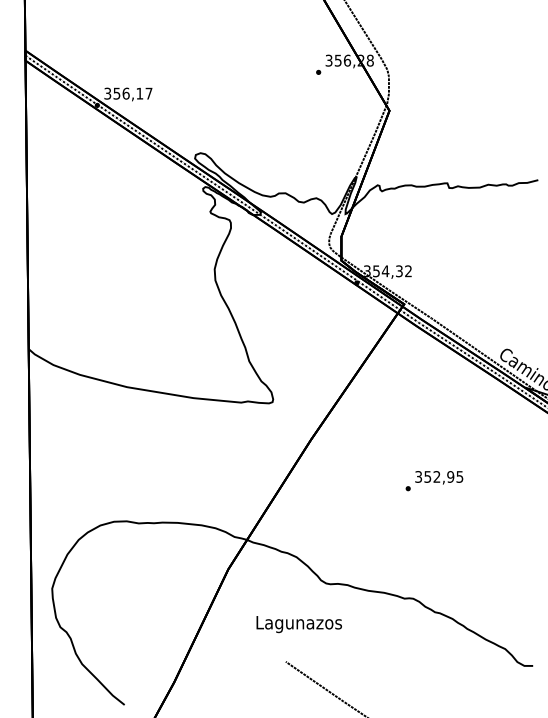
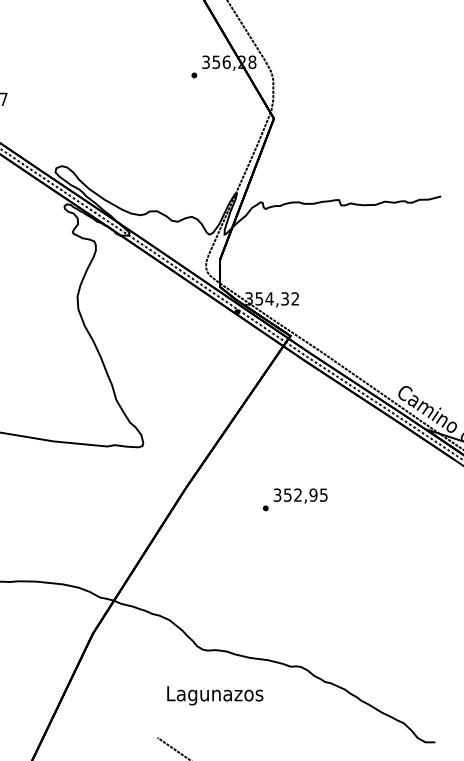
text: (434, 481) -> (295, 500), moved
text: (298, 624) -> (214, 695), moved

